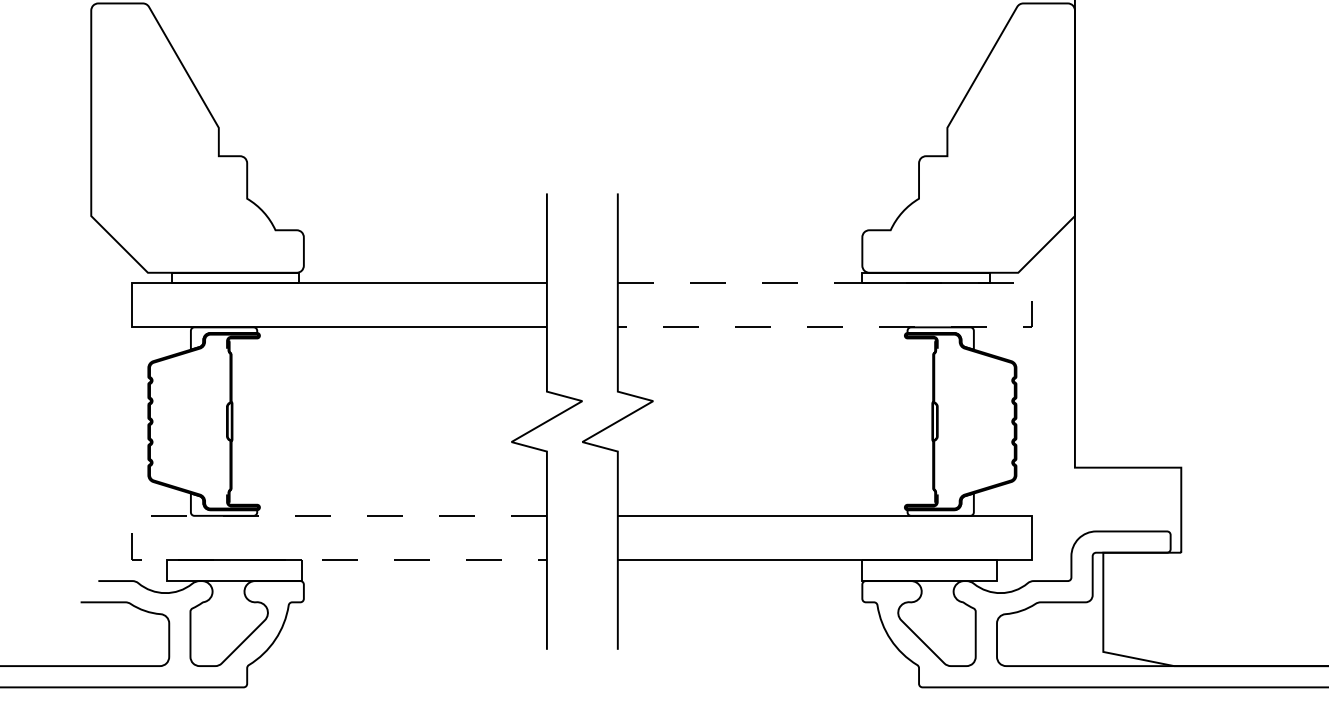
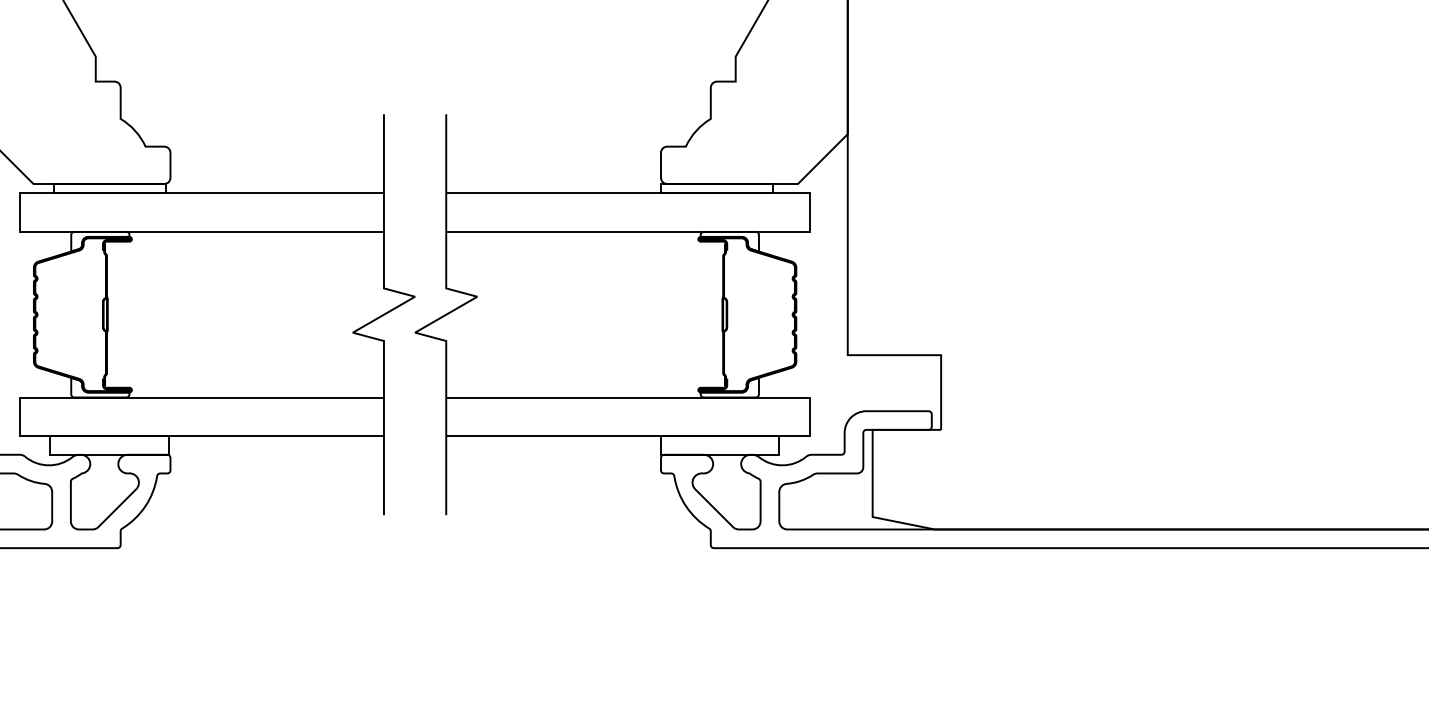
line: (1032, 306) -> (810, 213), dashed -> solid
line: (131, 538) -> (19, 417), dashed -> solid

